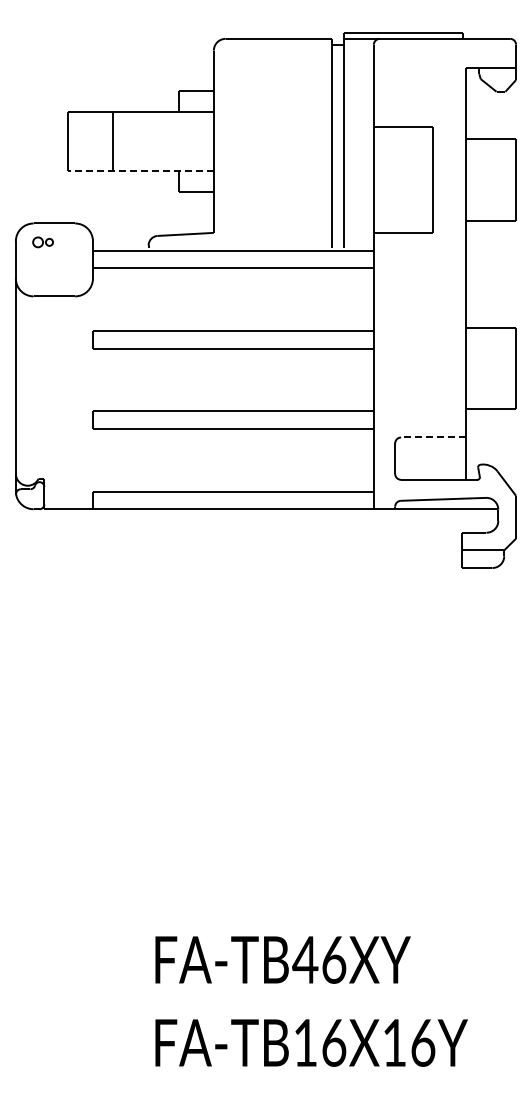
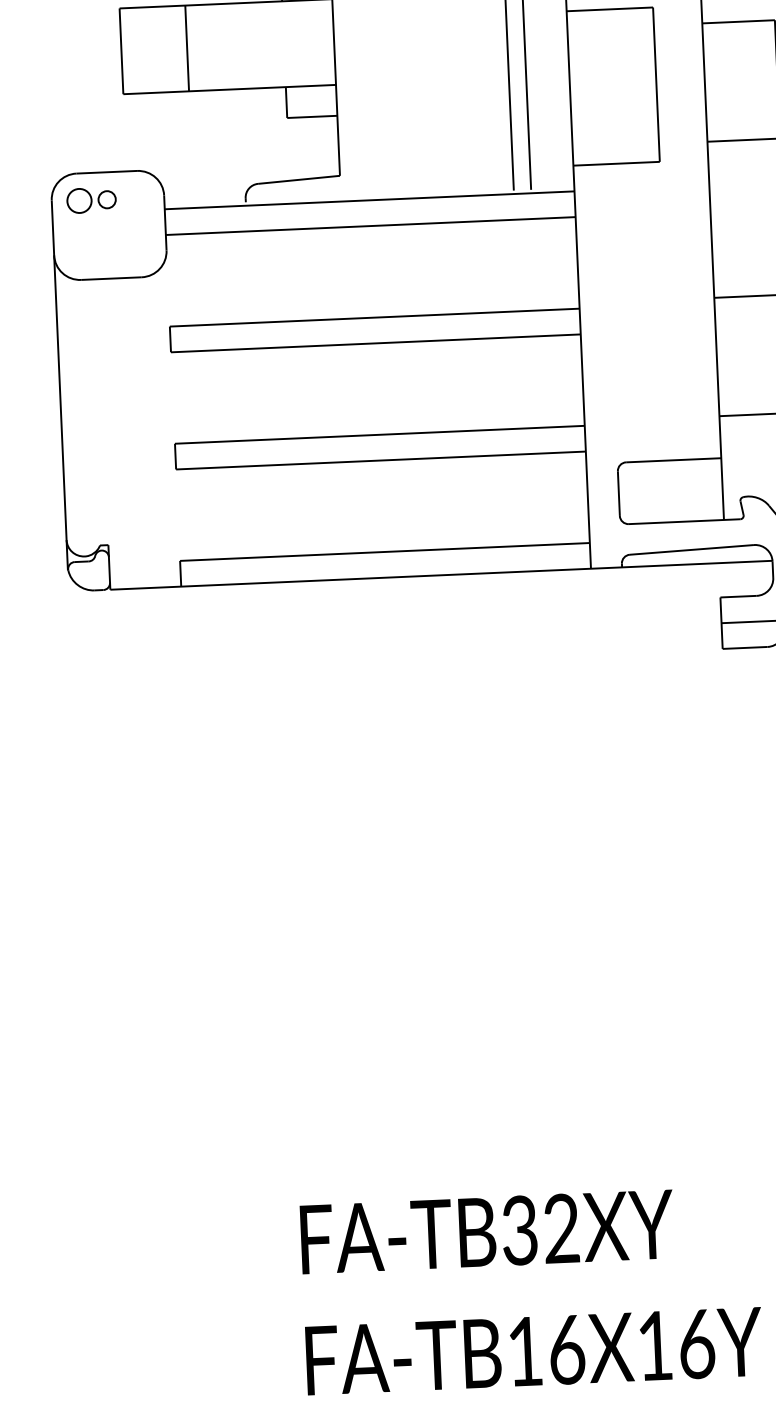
line: (140, 170) -> (229, 89), dashed -> solid
part: (42, 242) -> (90, 200), size x1.67
line: (433, 437) -> (673, 460), dashed -> solid
text: (319, 959) -> (540, 1229), FA-TB46XY -> FA-TB32XY

